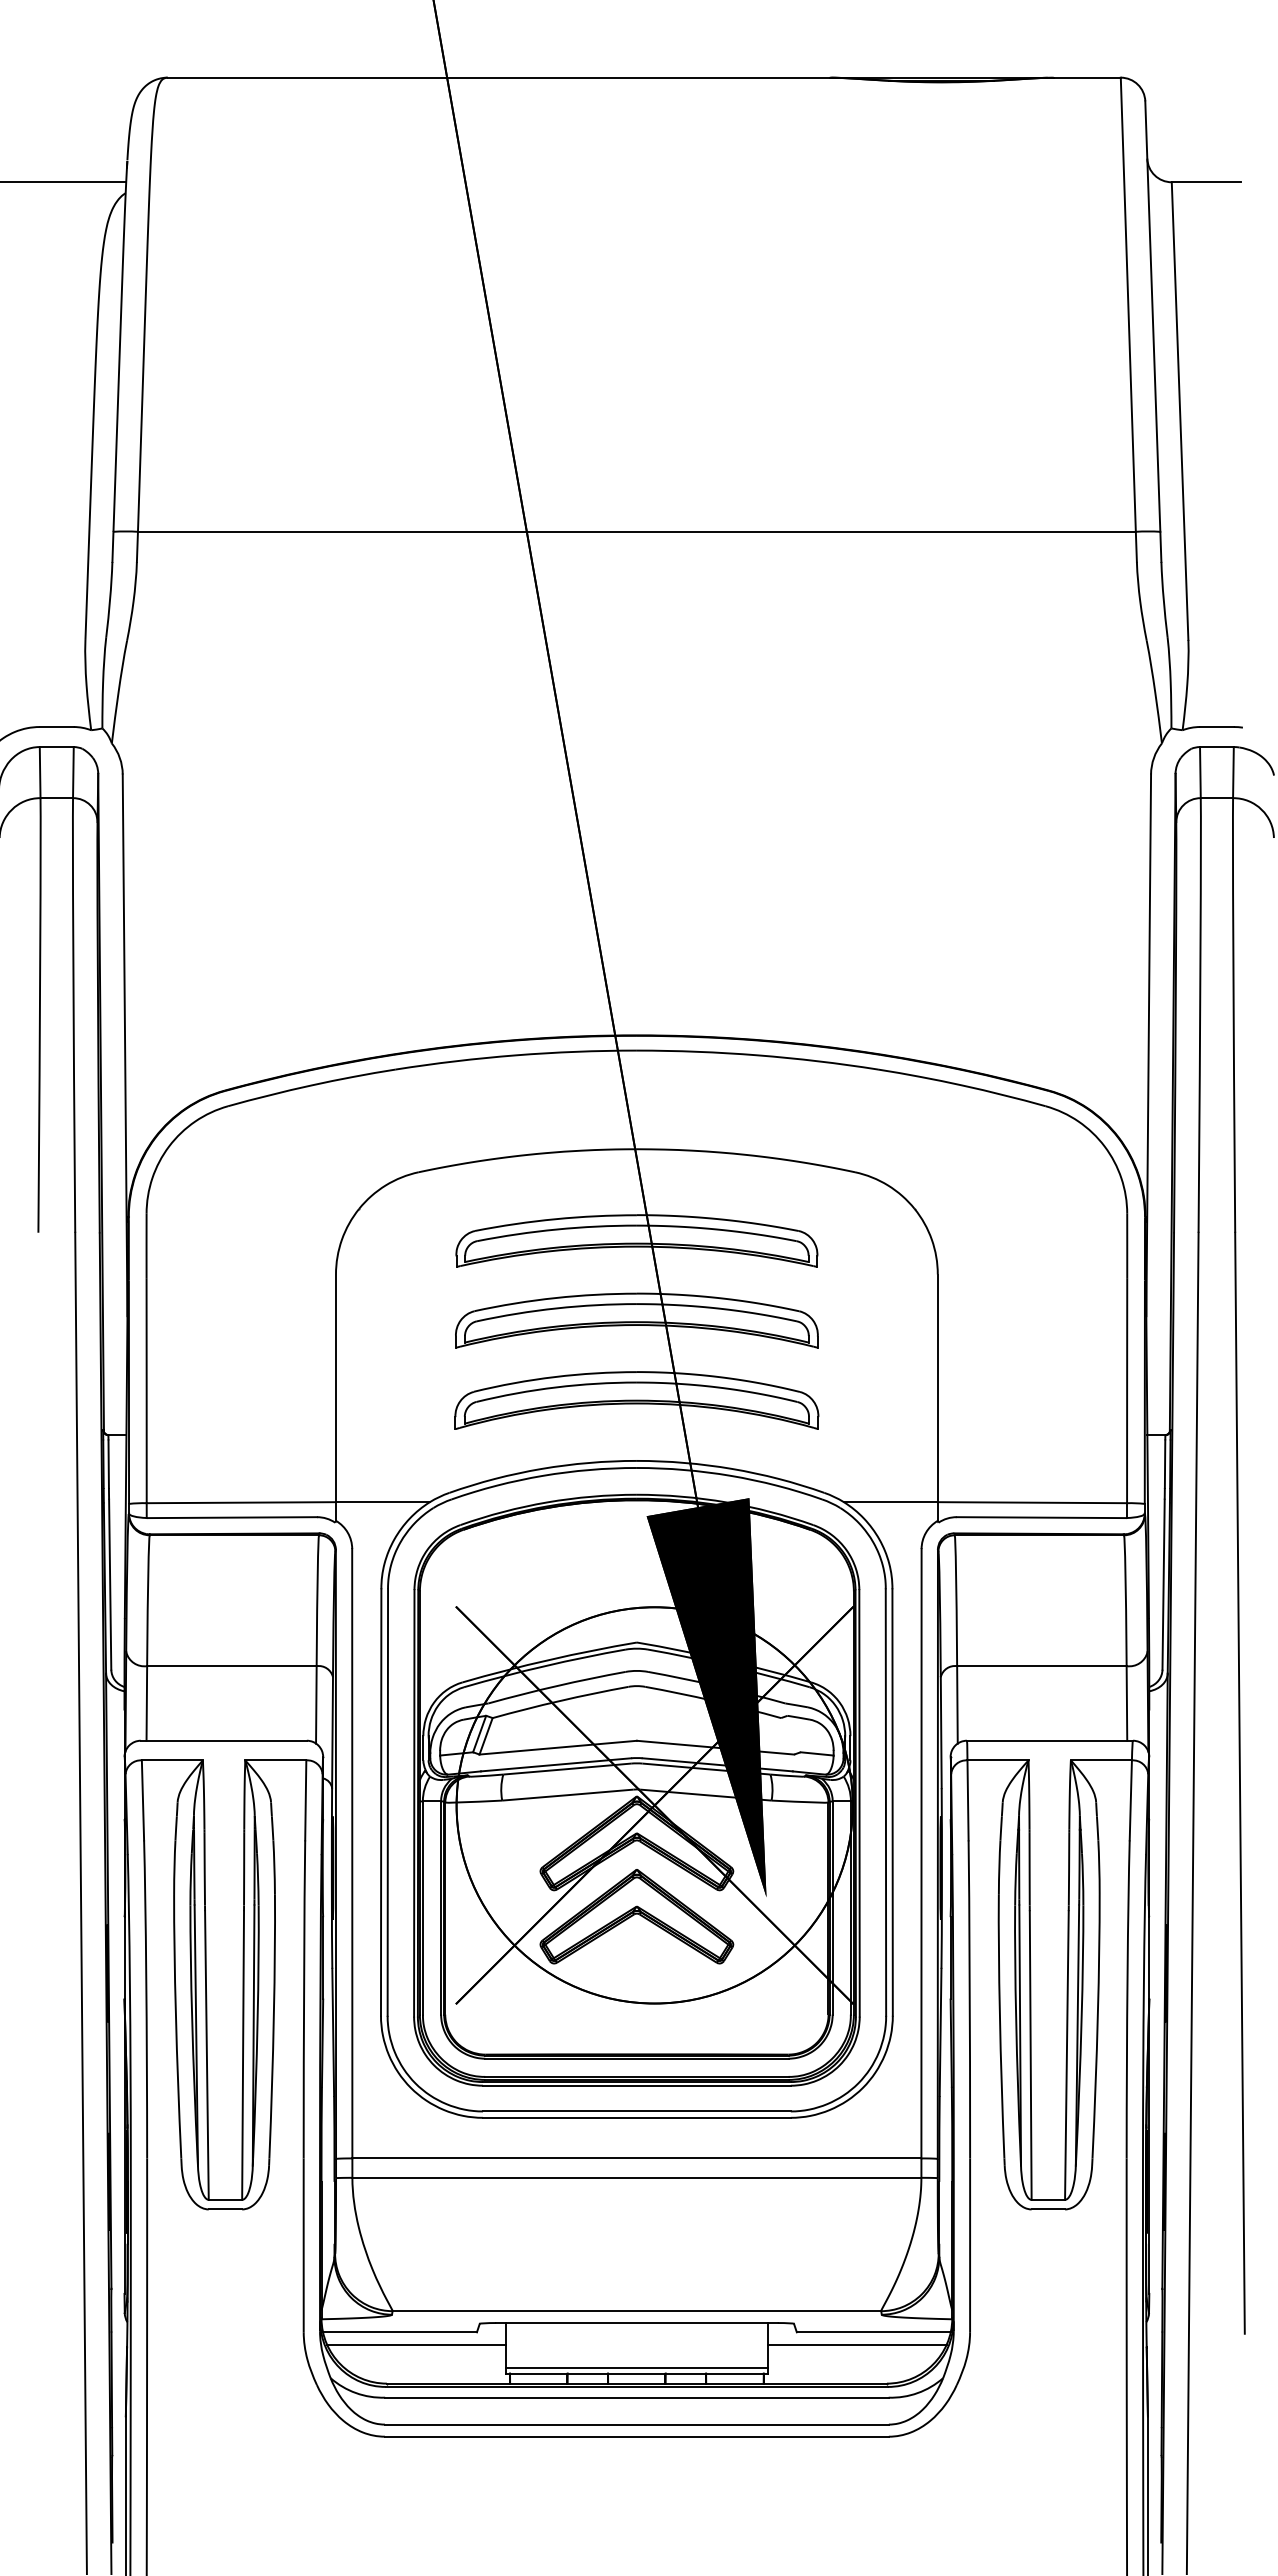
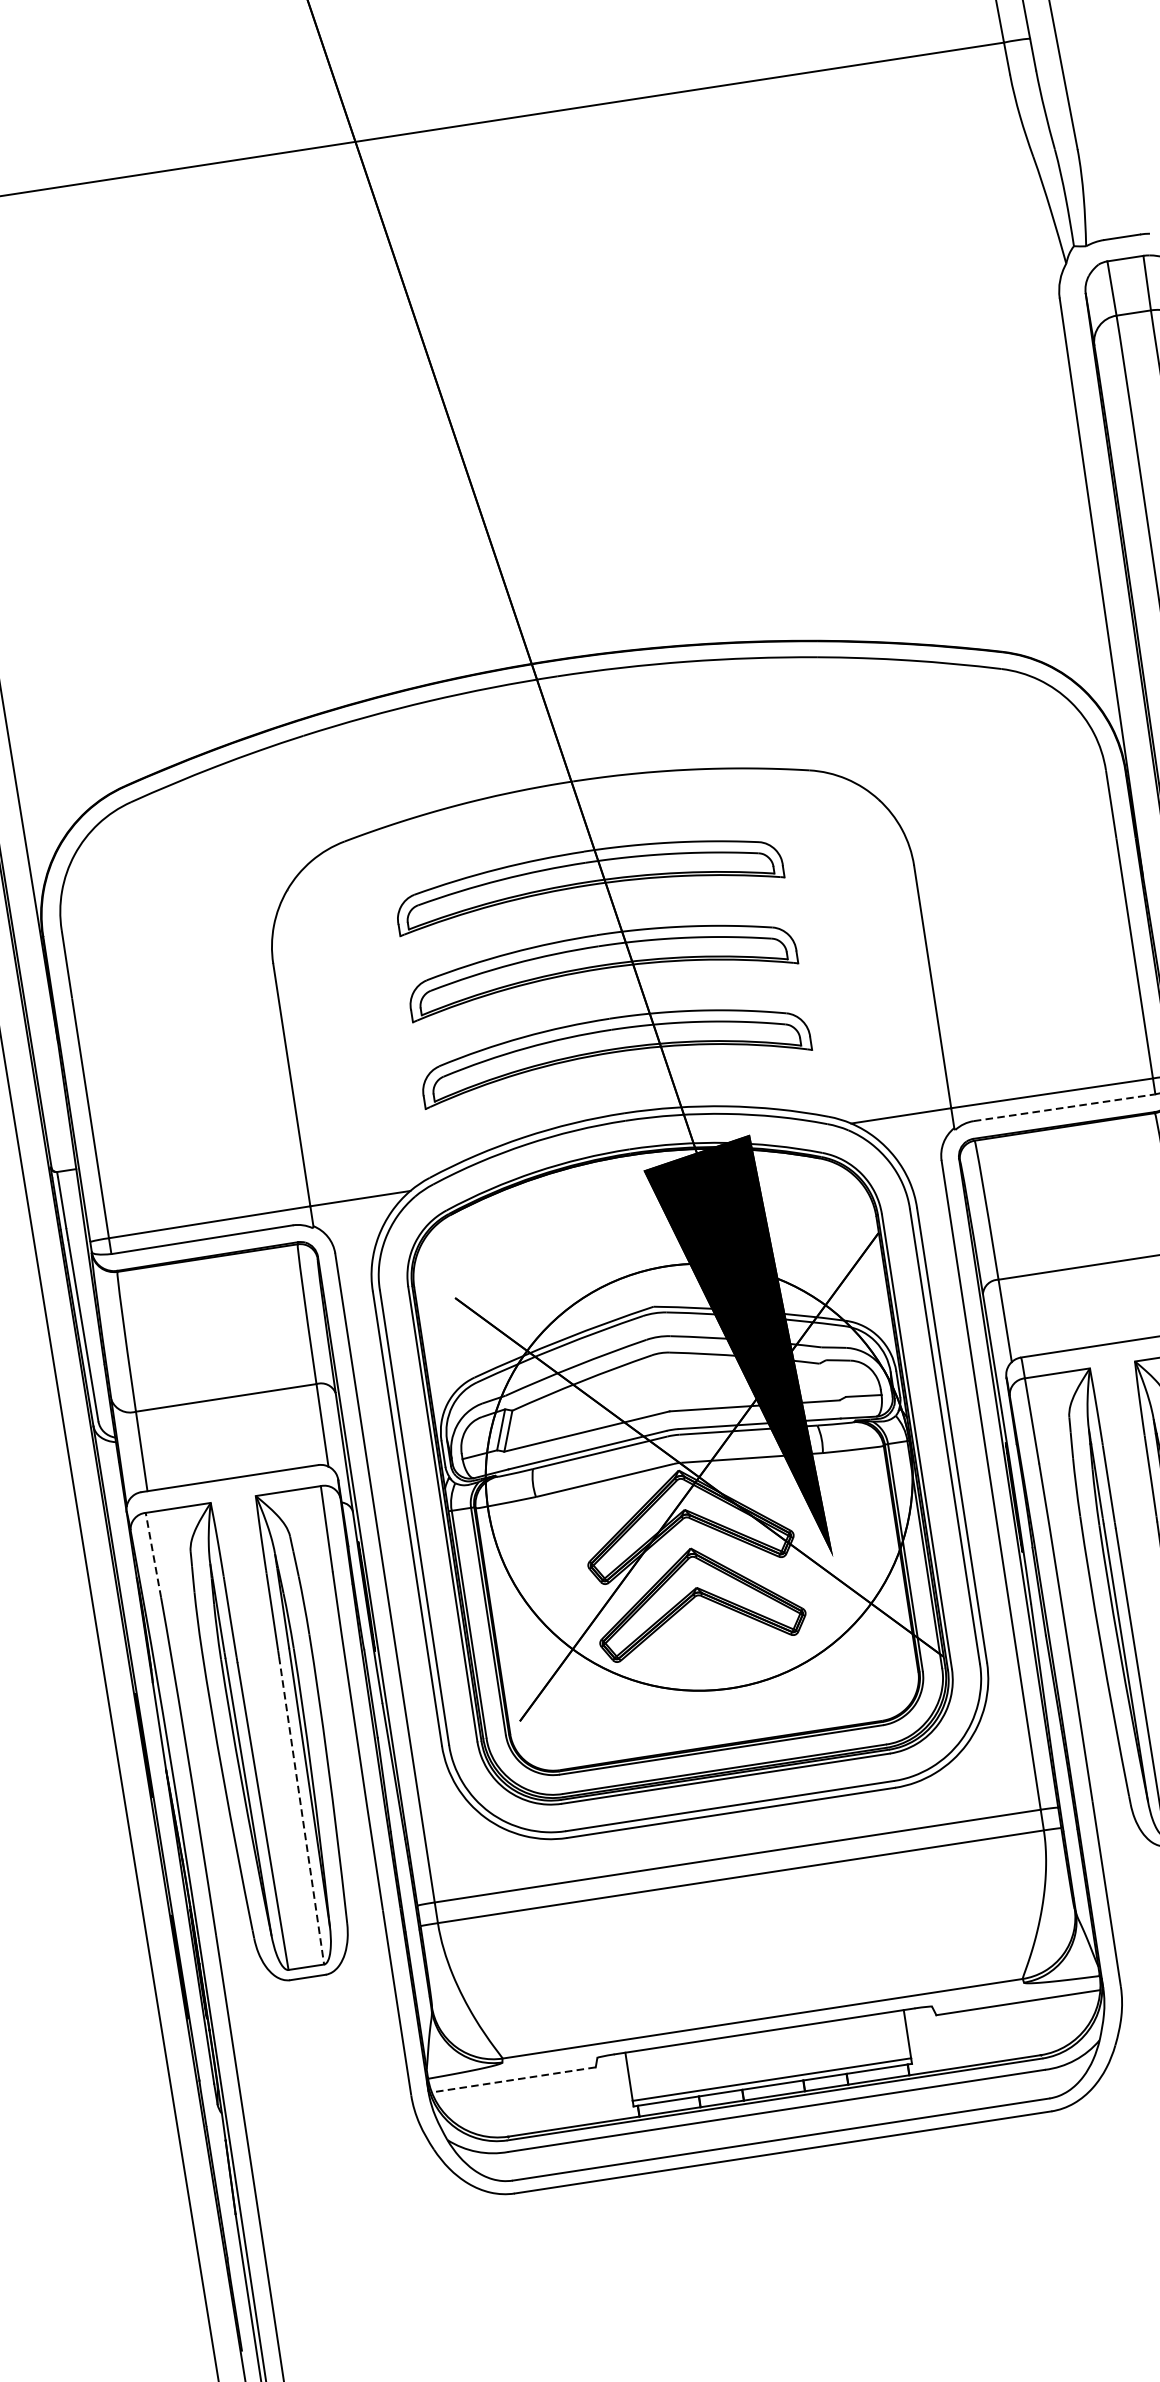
line: (1041, 1517) -> (1064, 1107), solid -> dashed
line: (142, 1799) -> (152, 1554), solid -> dashed
line: (243, 2056) -> (302, 1811), solid -> dashed
line: (400, 2332) -> (514, 2080), solid -> dashed
line: (416, 2344) -> (533, 2090), removed
line: (856, 2344) -> (1001, 2018), removed

